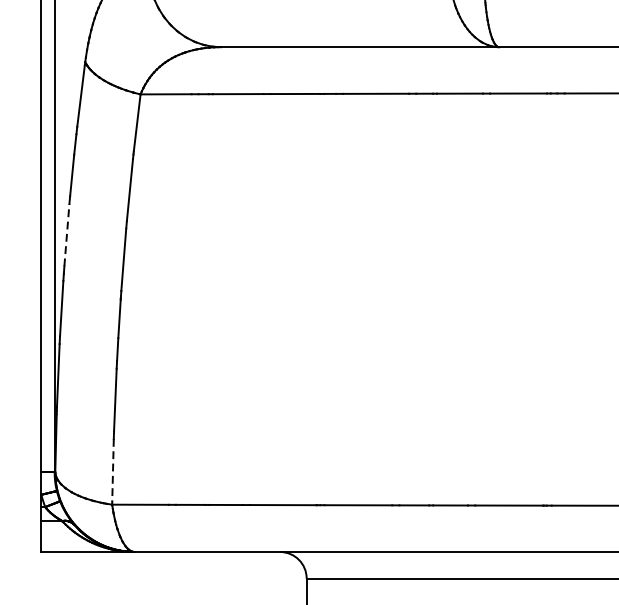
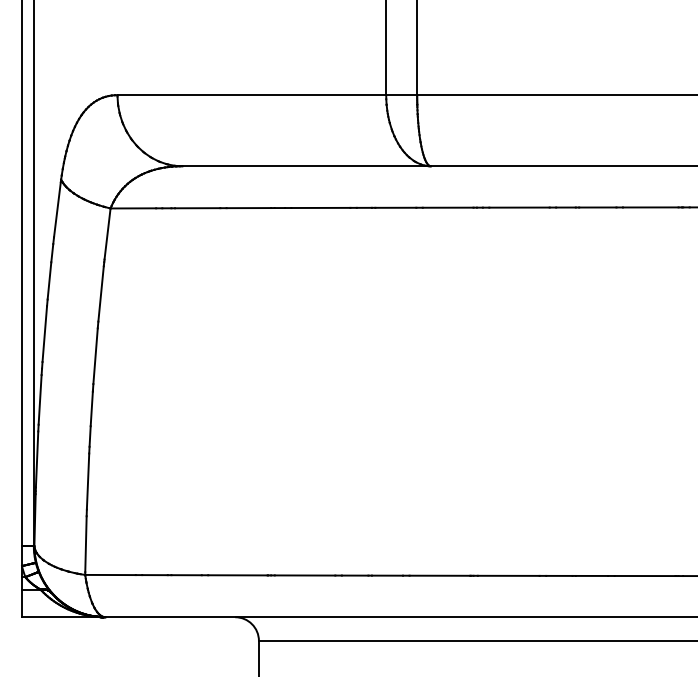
line: (66, 235) -> (44, 334), dashed -> solid
line: (112, 470) -> (85, 544), dashed -> solid

